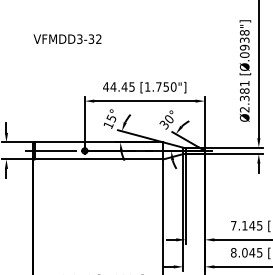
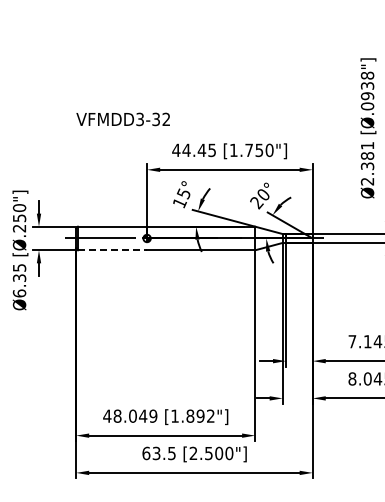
text: (67, 39) -> (122, 119), moved
text: (164, 124) -> (256, 202), 30° -> 20°
line: (59, 159) -> (112, 250), solid -> dashed

